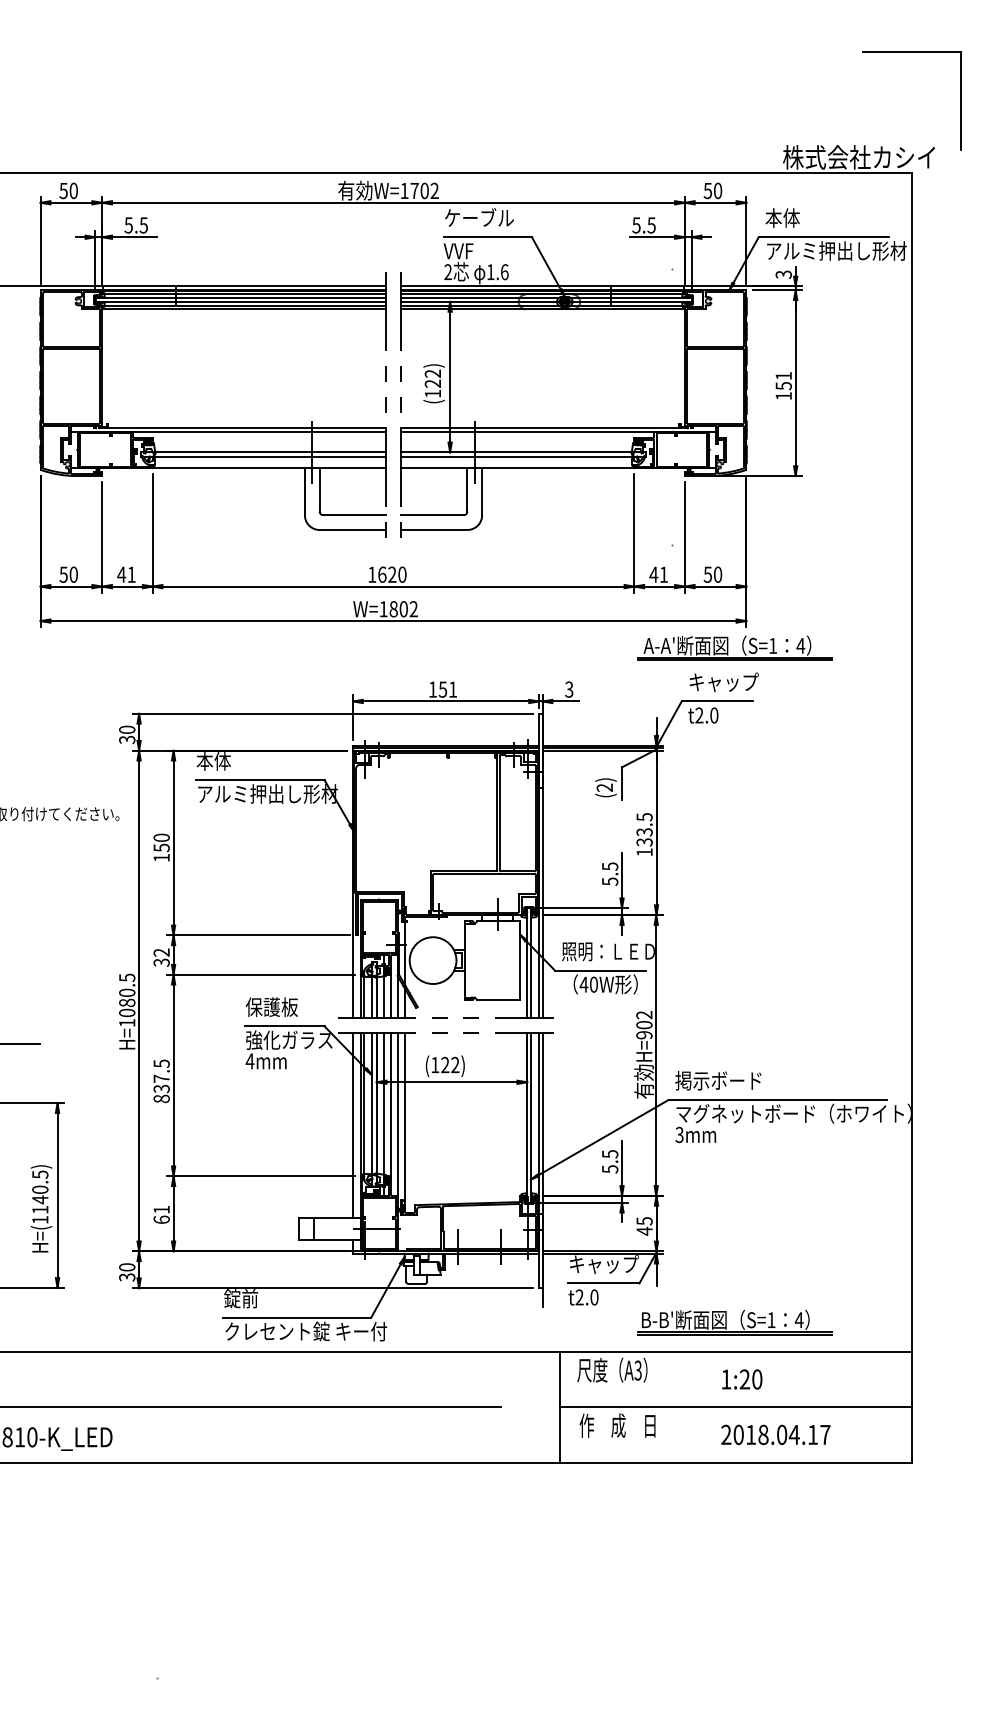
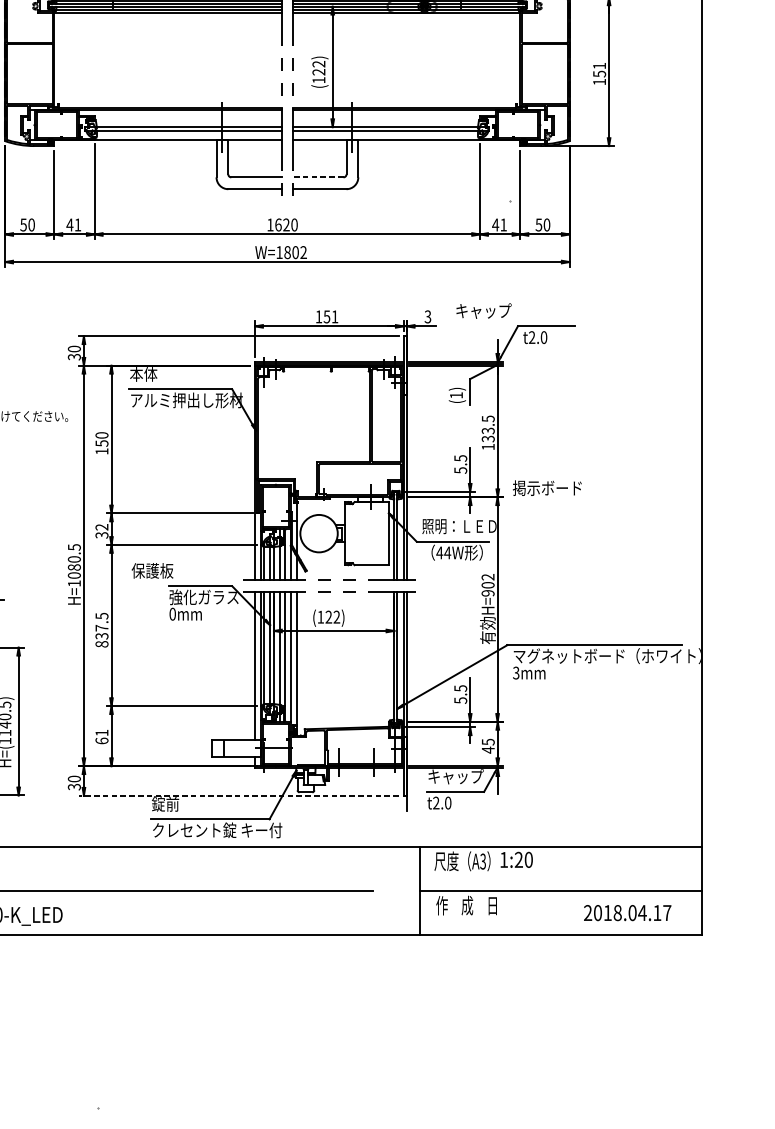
line: (431, 515) -> (317, 177), solid -> dashed
part: (734, 647) -> (560, 283), removed
text: (724, 682) -> (484, 311), moved
text: (604, 787) -> (456, 395), (2) -> (1)
text: (593, 984) -> (447, 552), 40W -> 44W
text: (271, 1006) -> (152, 570), moved
text: (249, 1061) -> (172, 614), 4mm -> 0mm
text: (718, 1080) -> (547, 487), moved
line: (332, 1288) -> (238, 795), solid -> dashed
part: (734, 1322) -> (560, 823), removed
text: (742, 1379) -> (516, 859), moved
text: (775, 1434) -> (627, 912), moved

